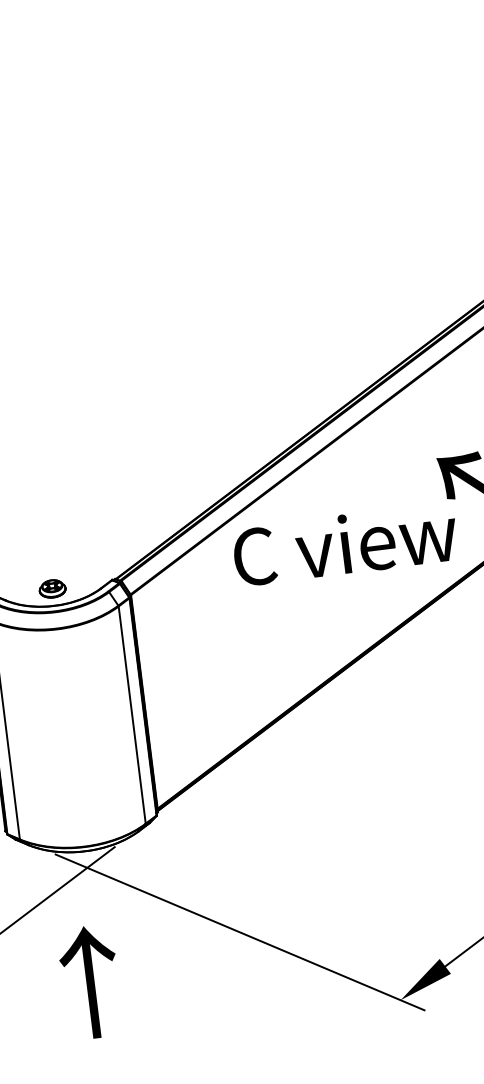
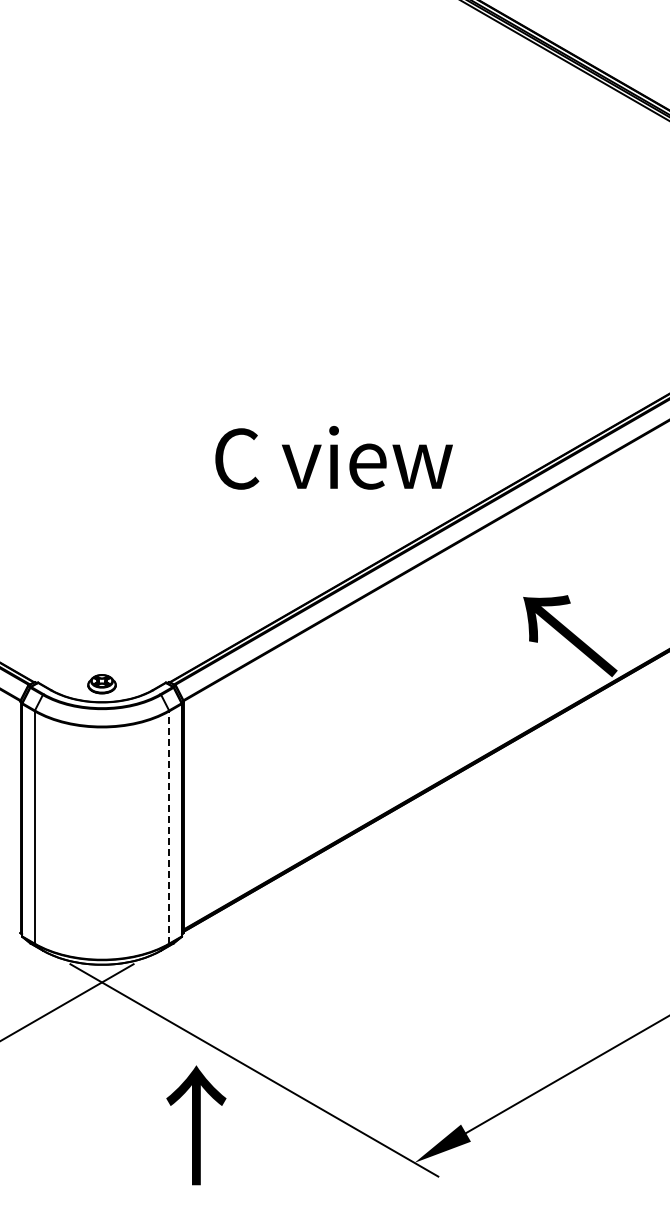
text: (344, 544) -> (333, 457), moved
line: (132, 715) -> (169, 827), solid -> dashed
text: (90, 982) -> (196, 1125), moved

